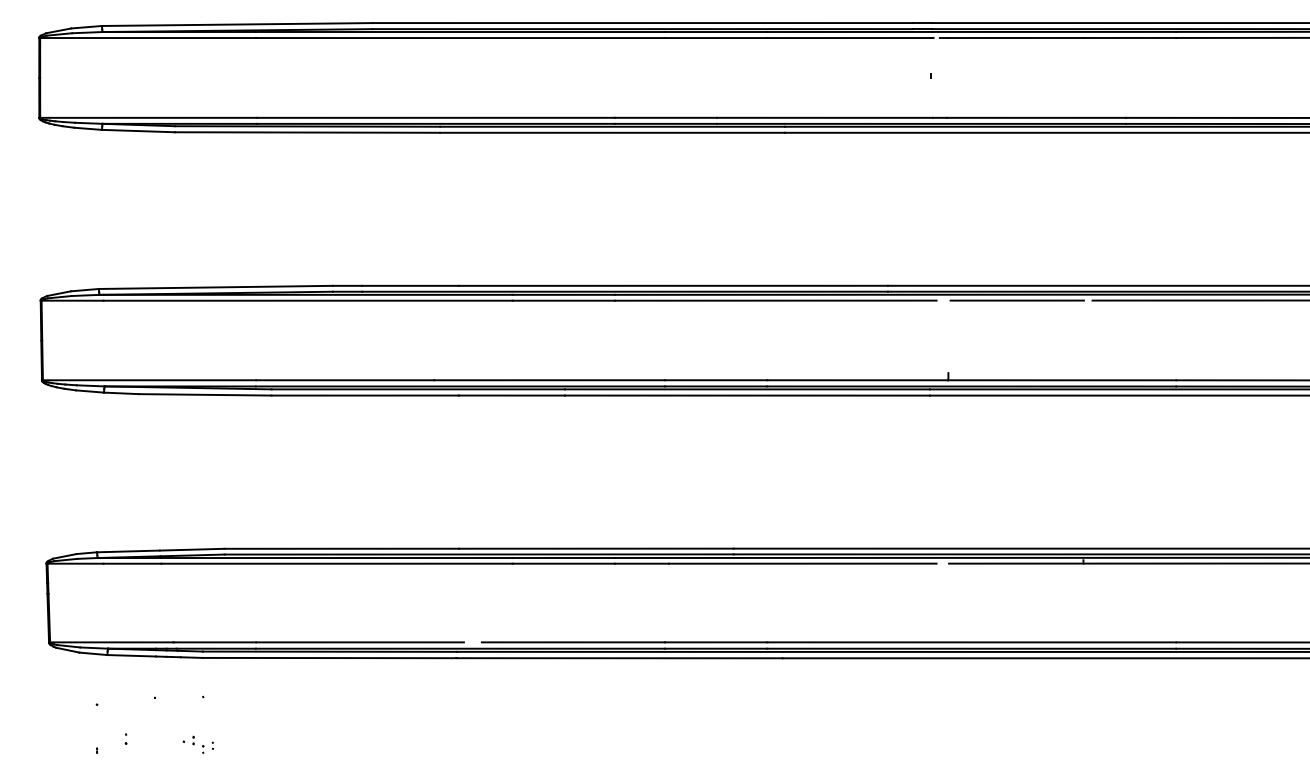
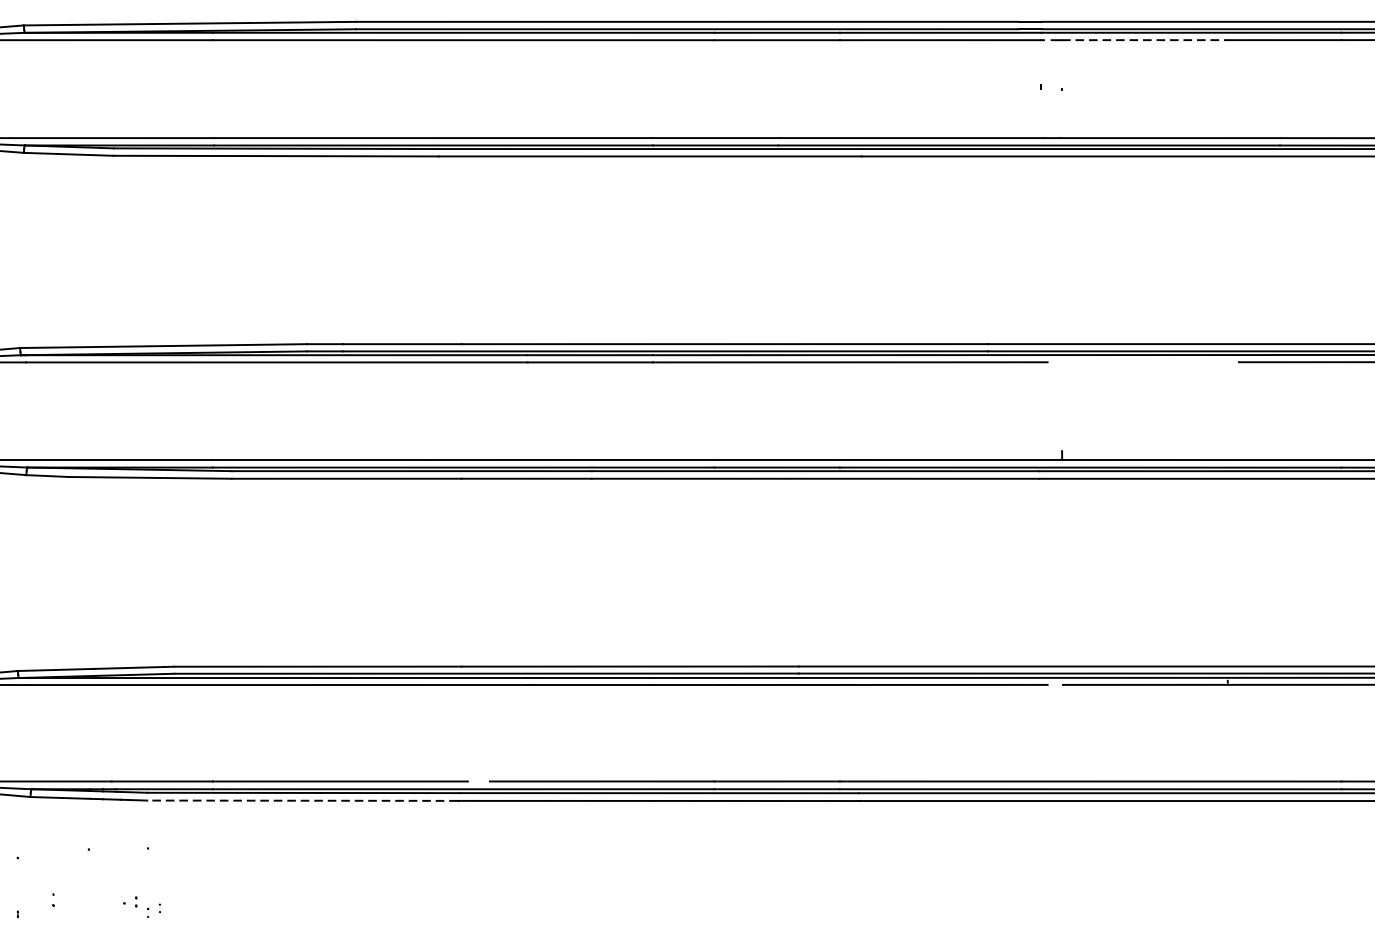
line: (1016, 38) -> (1145, 40), solid -> dashed
line: (1016, 300) -> (1145, 362), removed
line: (329, 658) -> (302, 801), solid -> dashed

